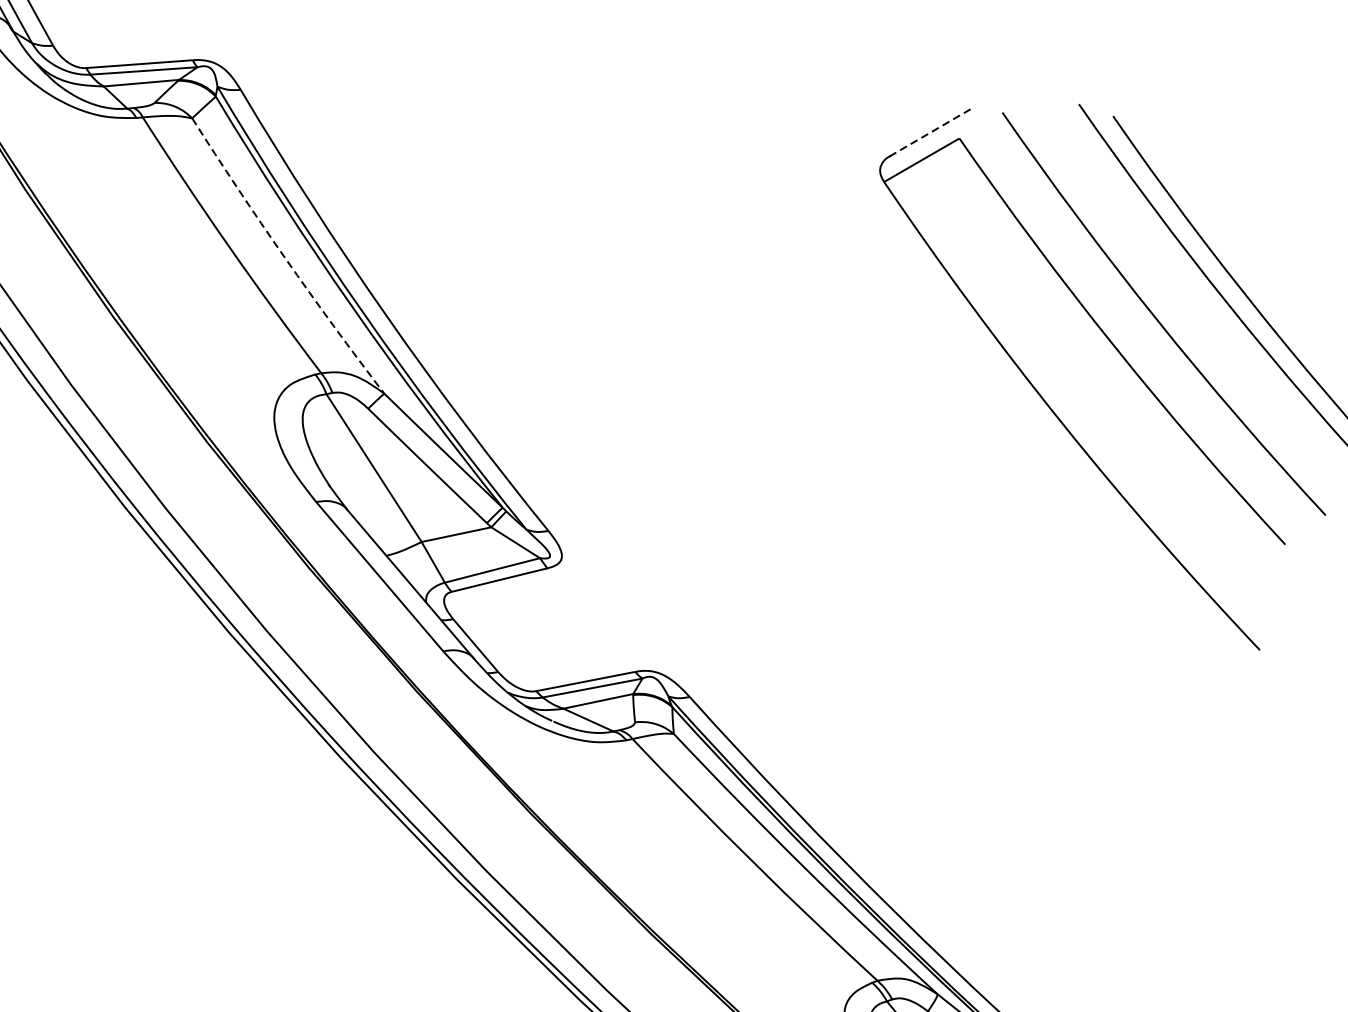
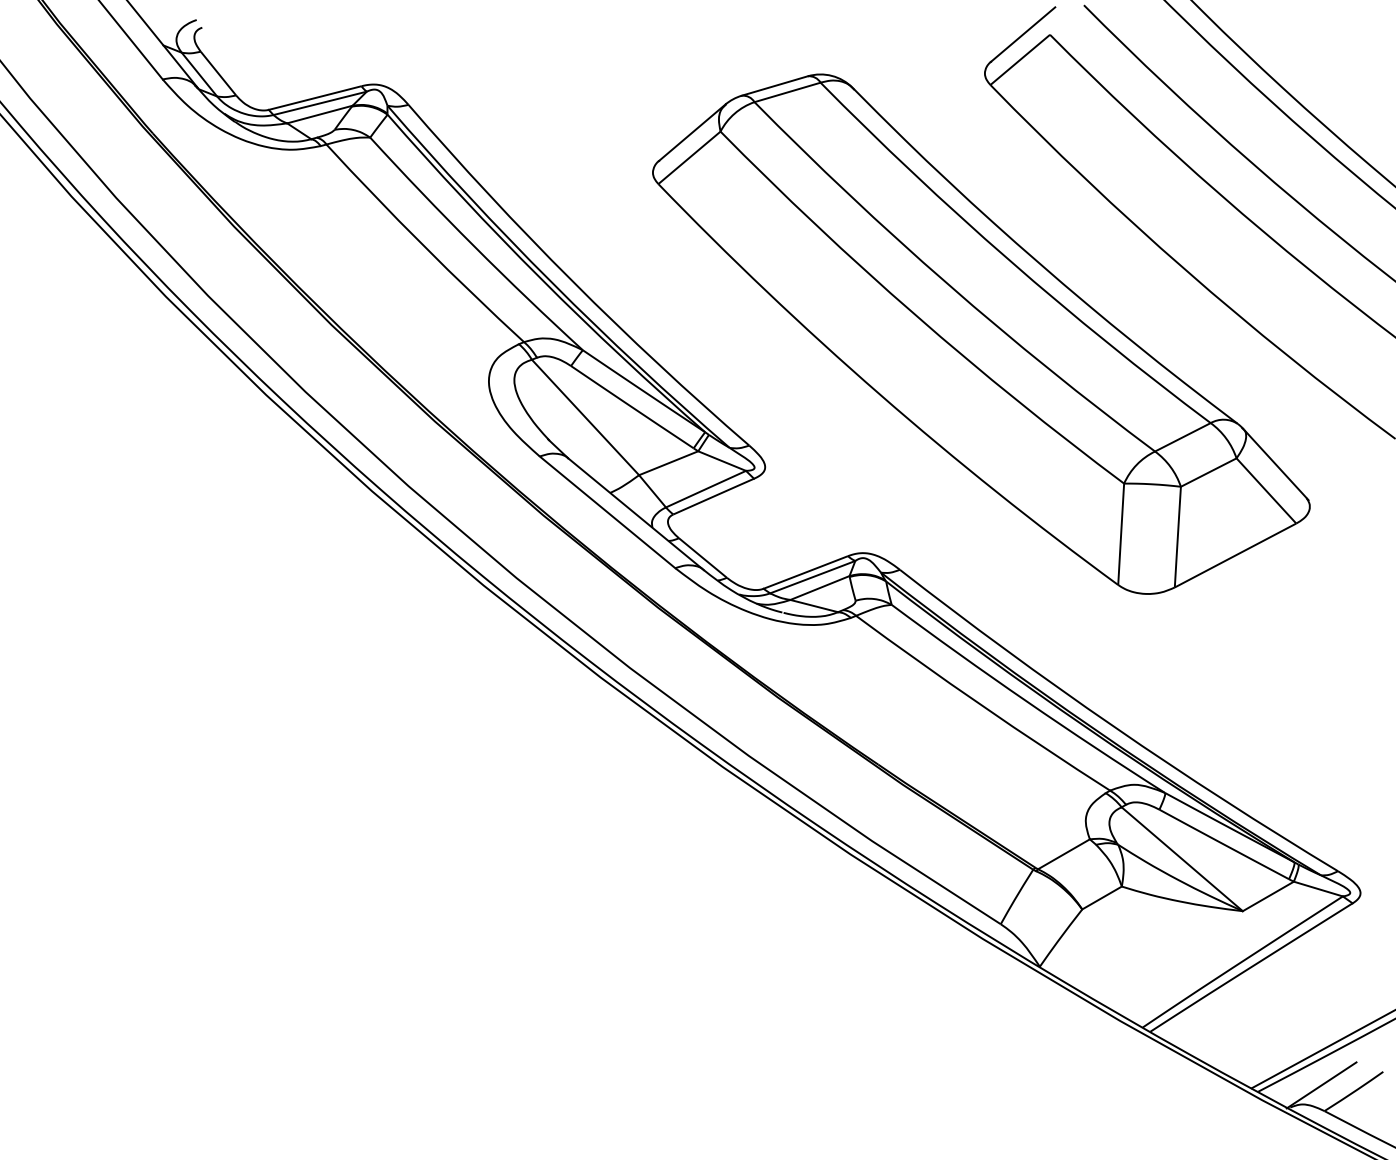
line: (929, 132) -> (1022, 34), dashed -> solid
arc: (285, 258) -> (474, 246), dashed -> solid
part: (825, 453) -> (981, 333), added

